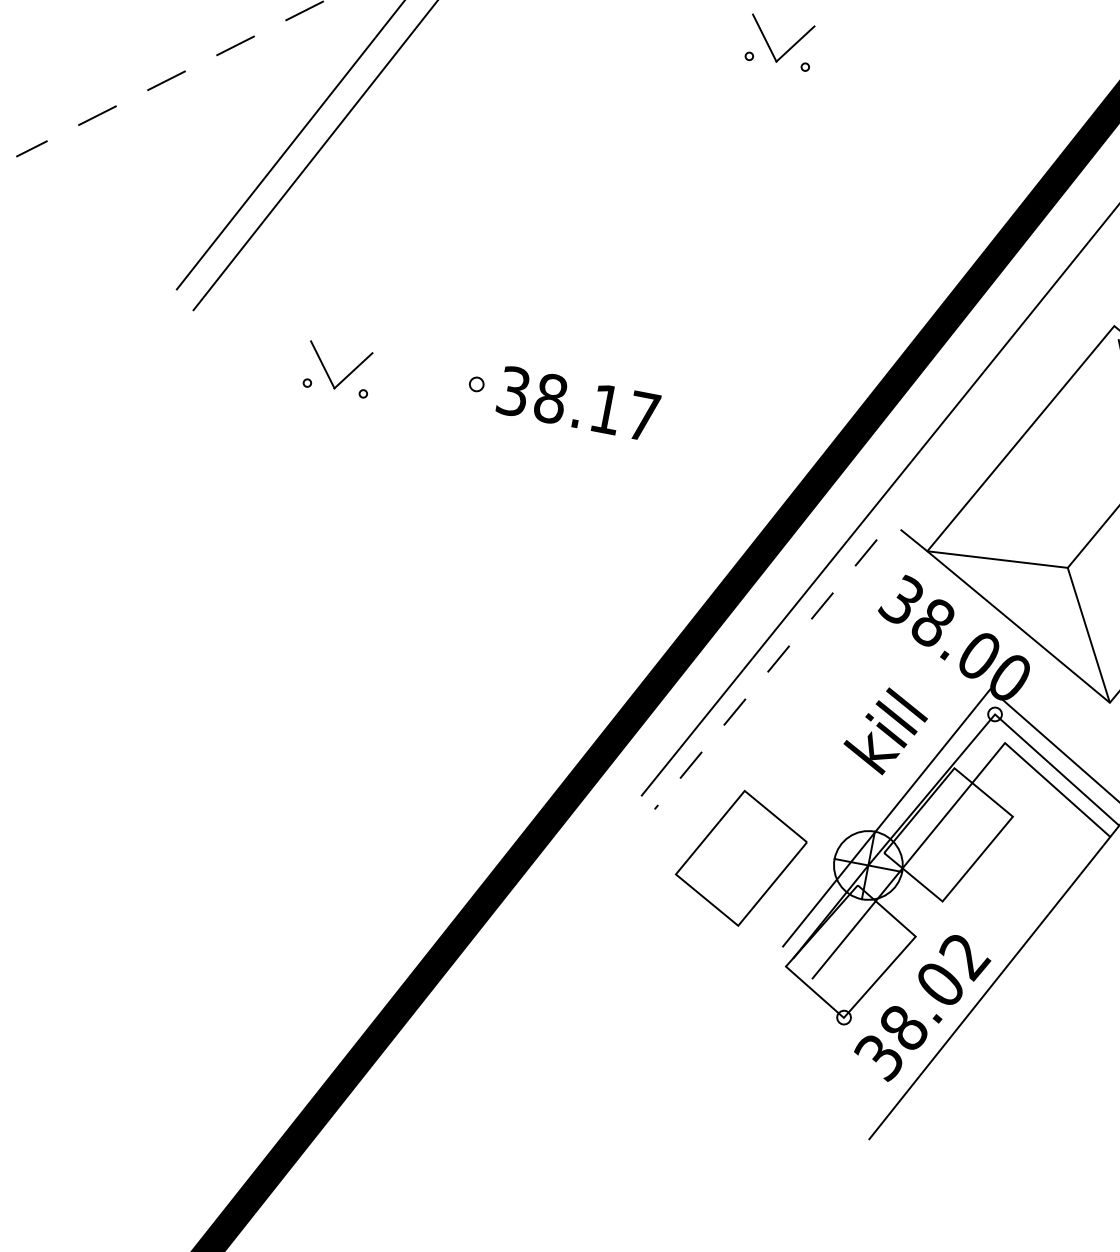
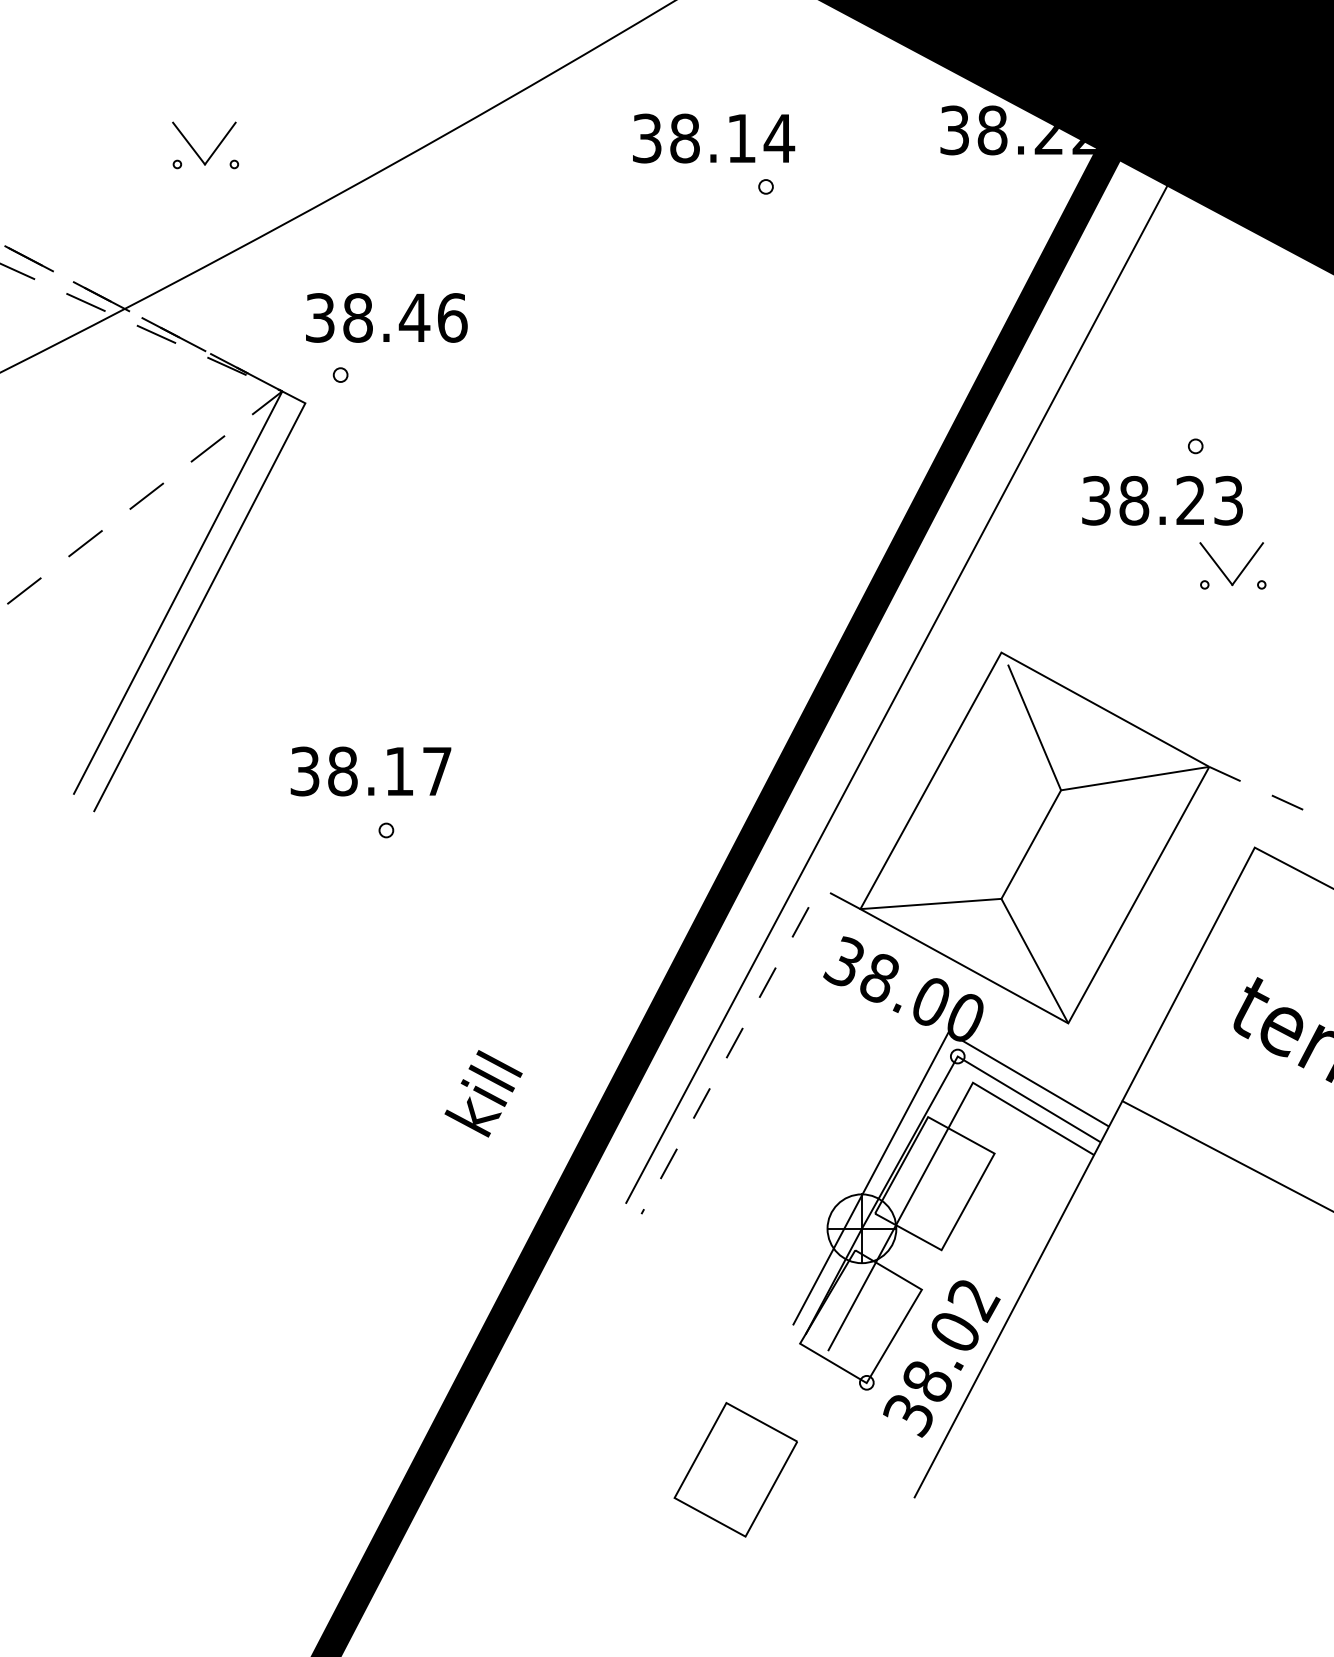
part: (770, 47) -> (611, 444), removed
part: (344, 377) -> (255, 848), removed
text: (577, 403) -> (370, 771), moved
text: (885, 731) -> (483, 1093), moved
part: (741, 857) -> (735, 1469), moved

